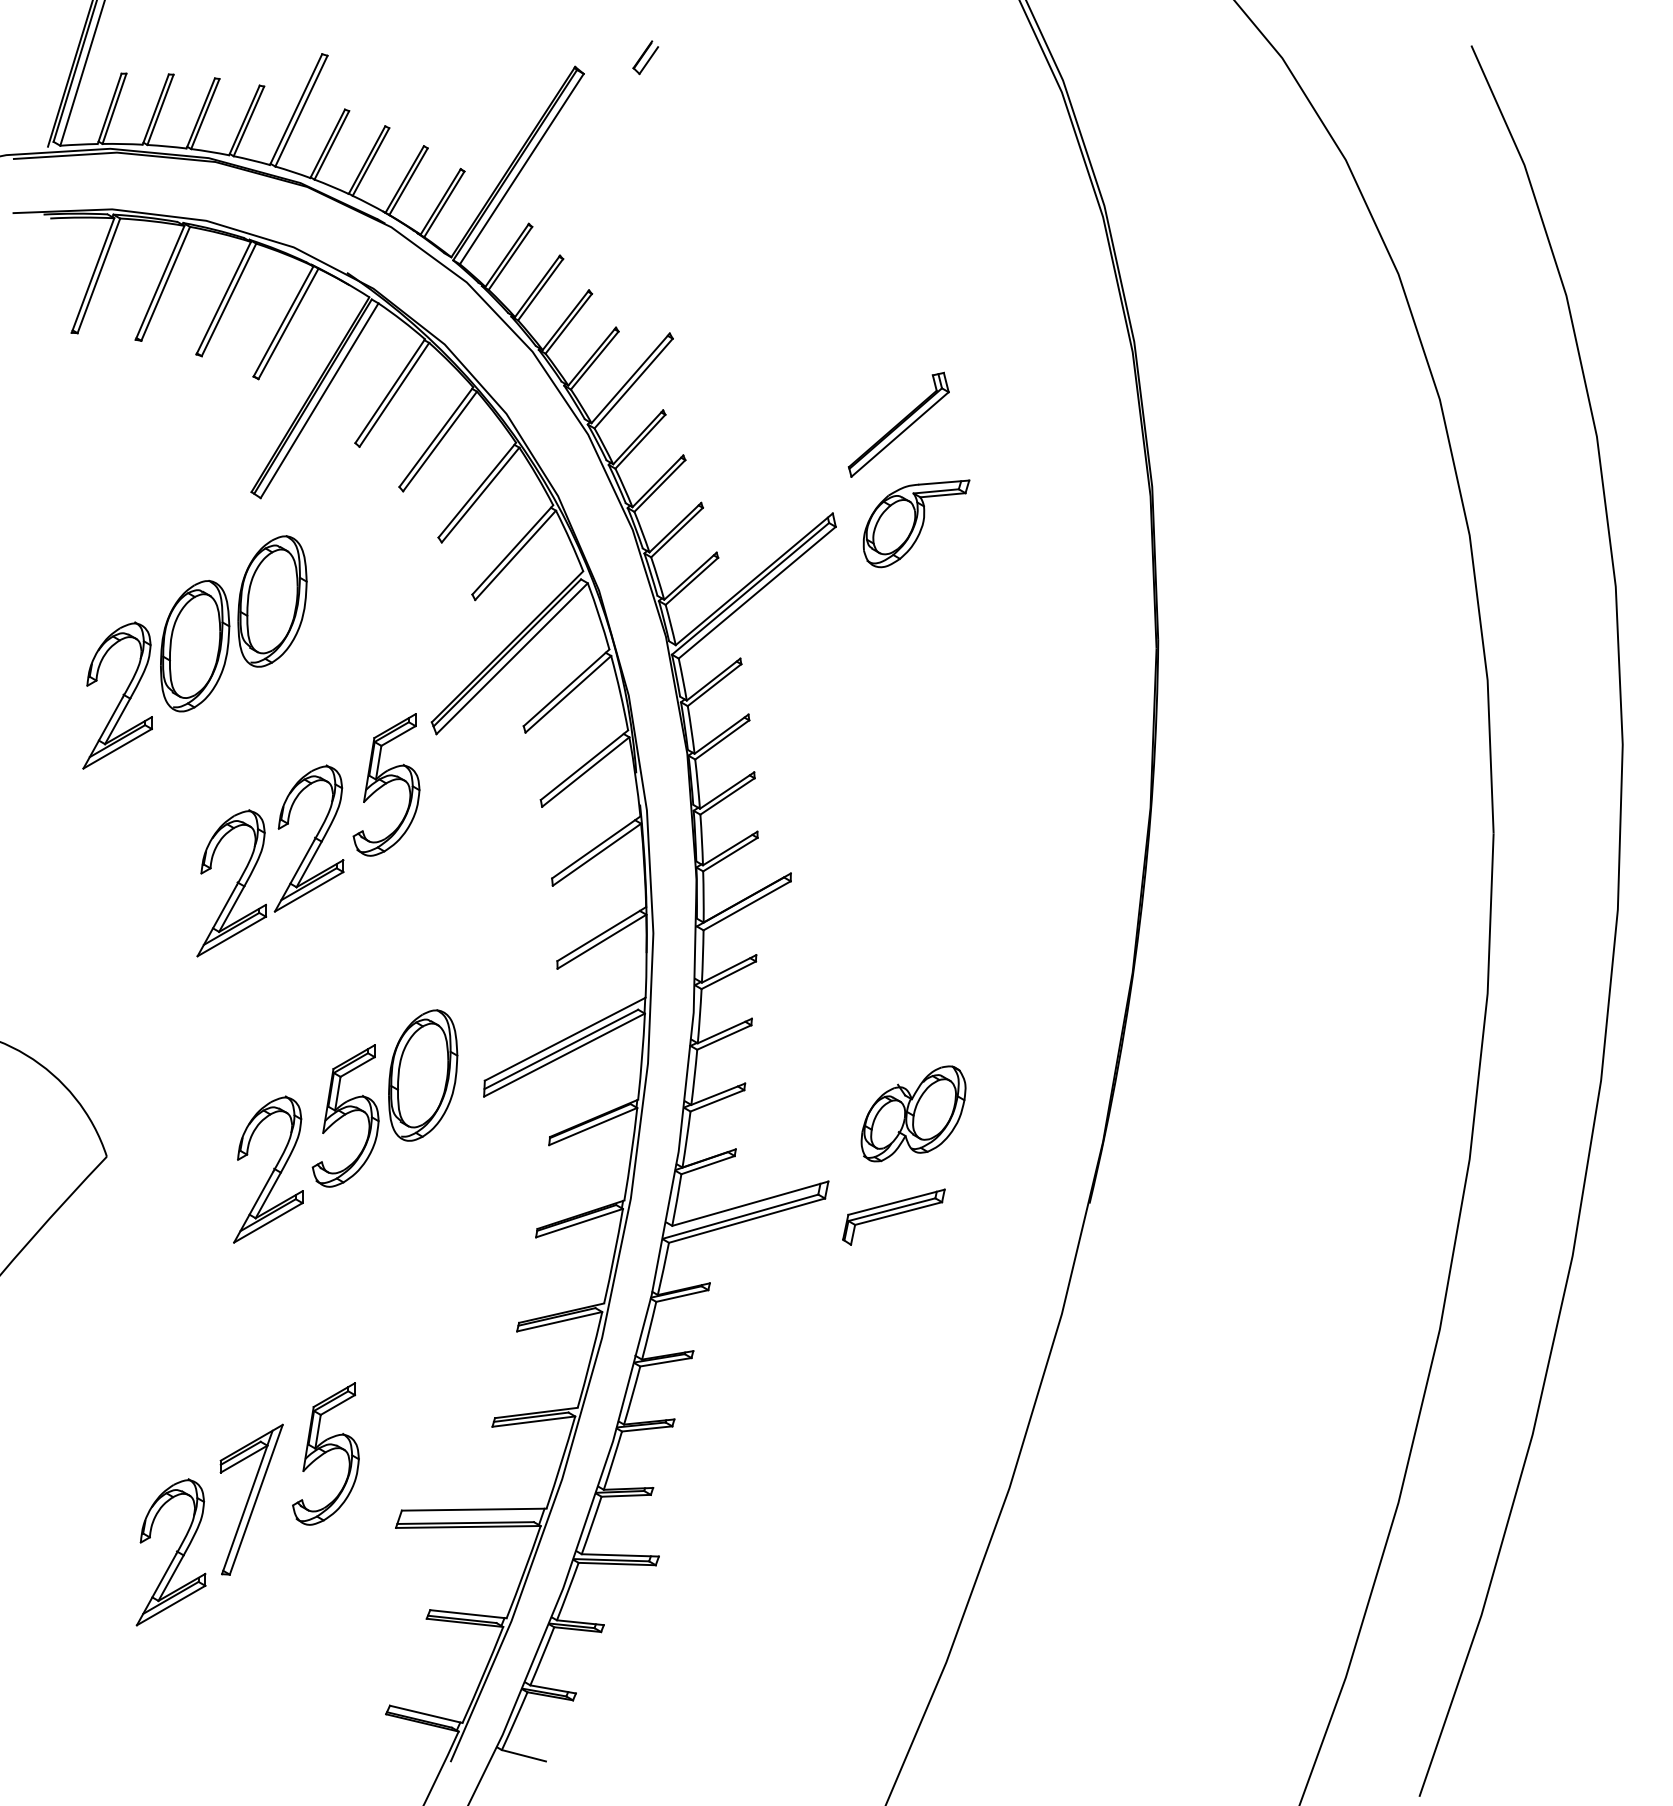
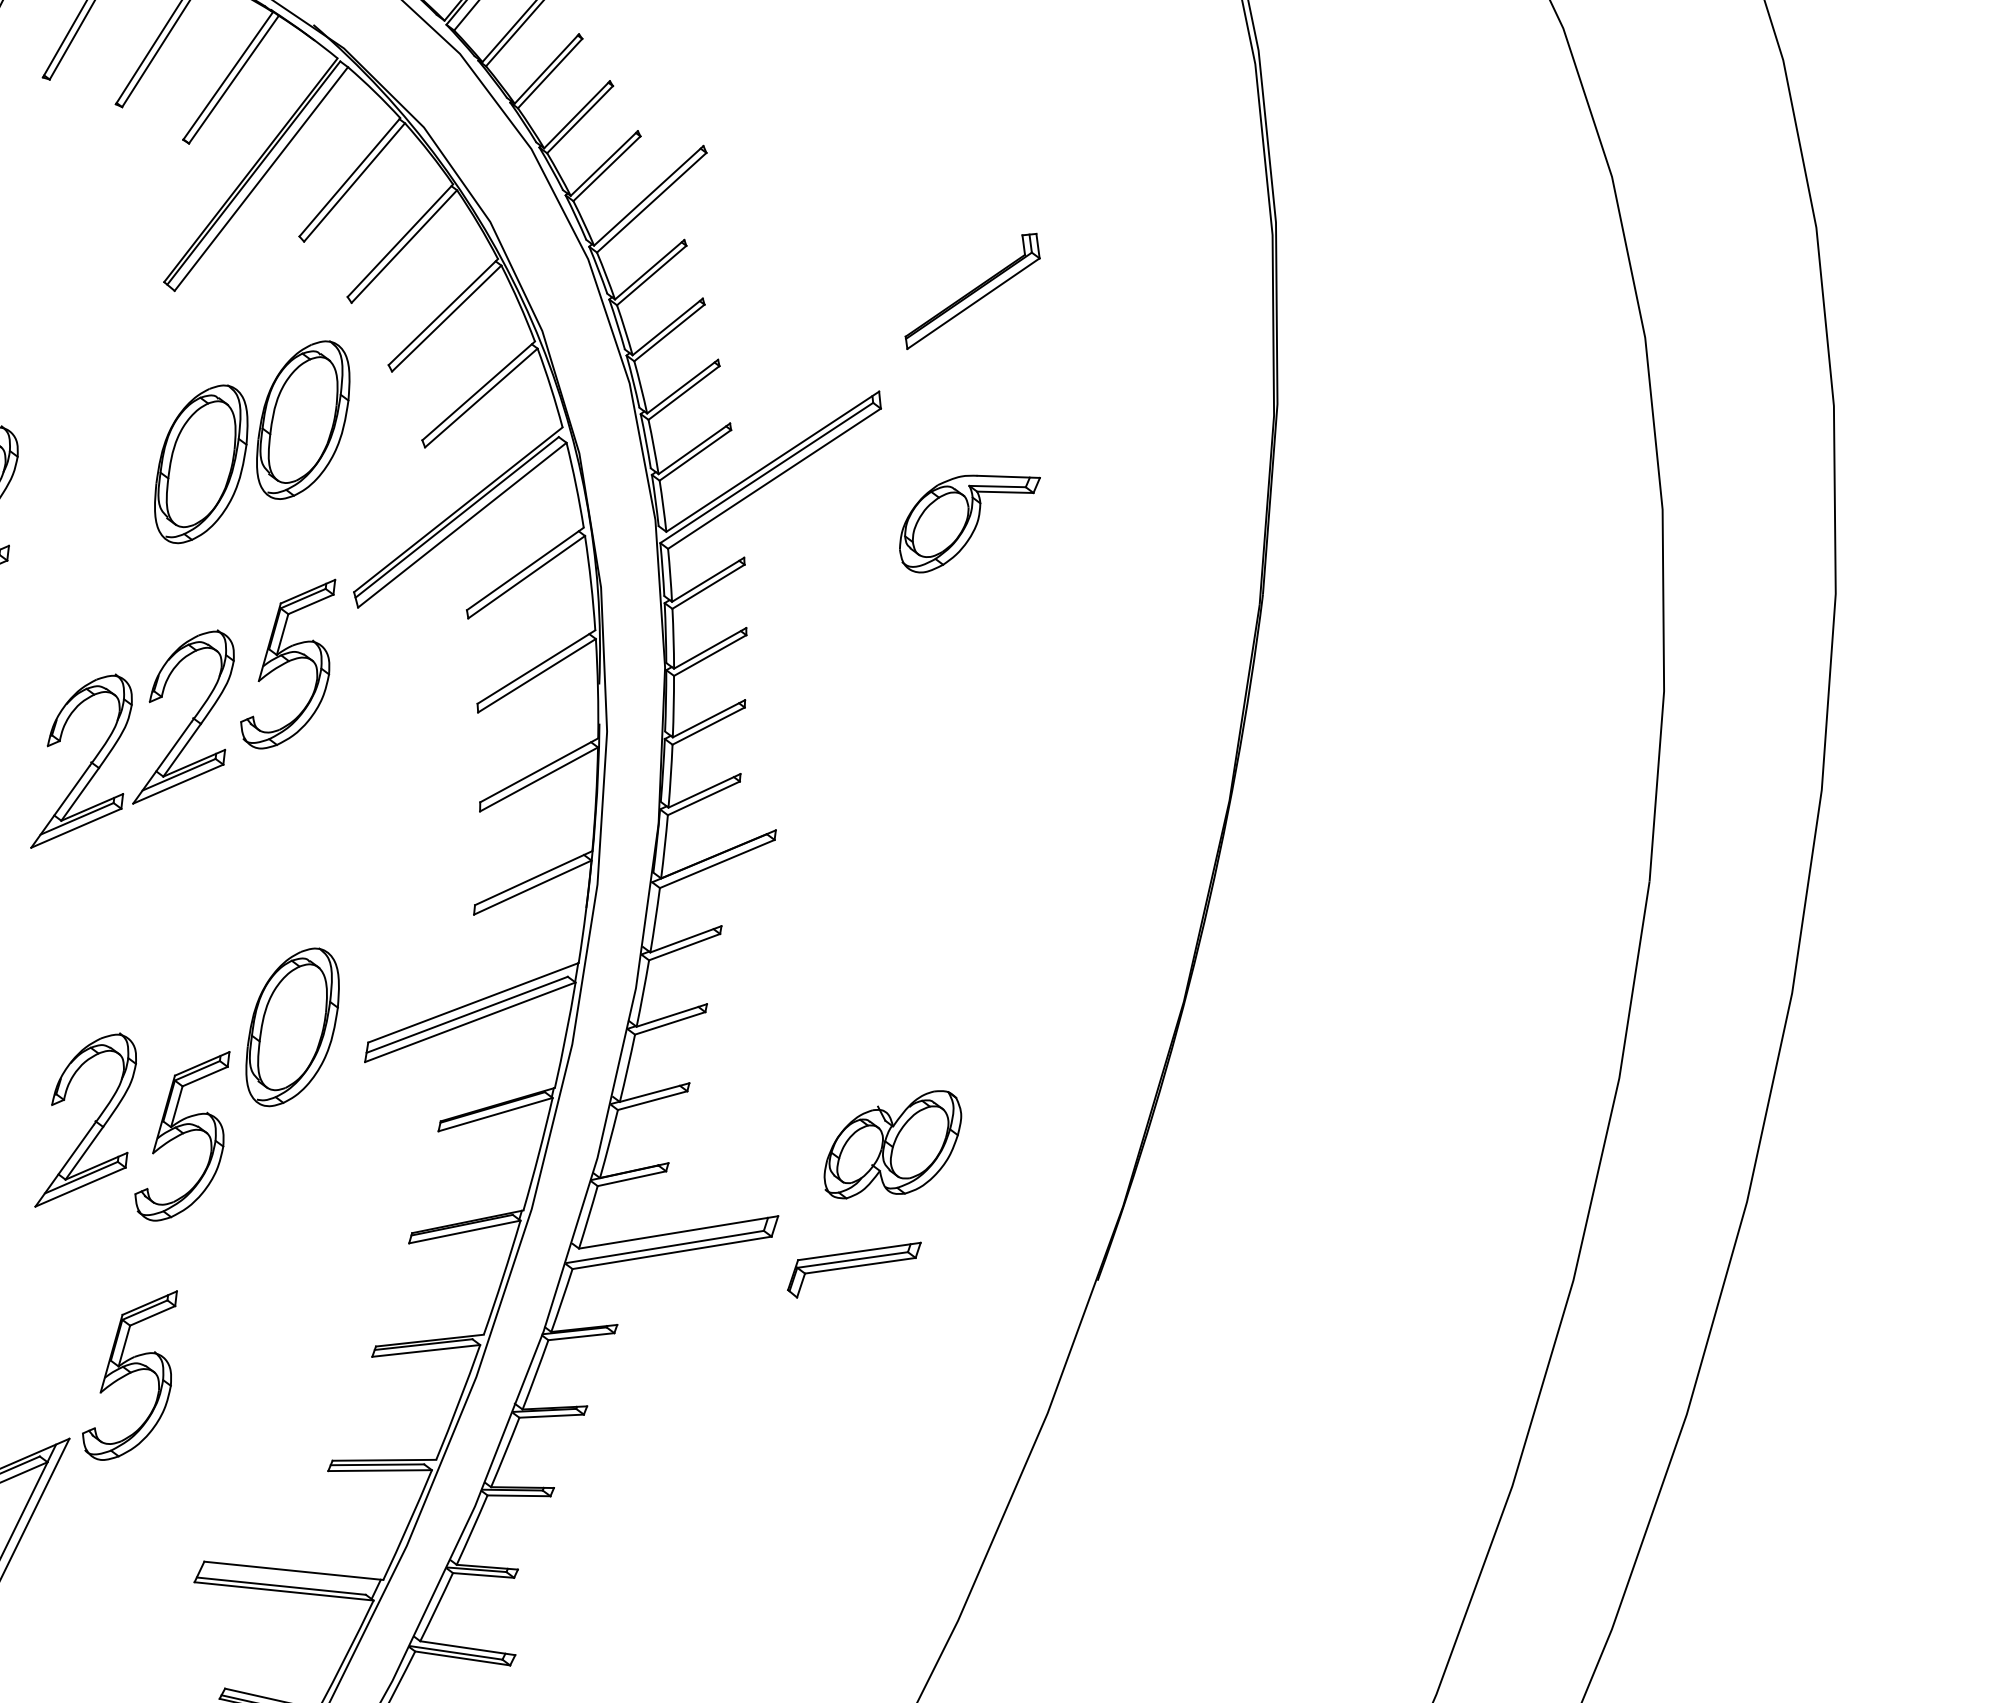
part: (916, 523) -> (968, 523), moved
part: (233, 623) -> (252, 441), moved
part: (345, 1115) -> (183, 1134), moved
part: (325, 1453) -> (130, 1373), moved

